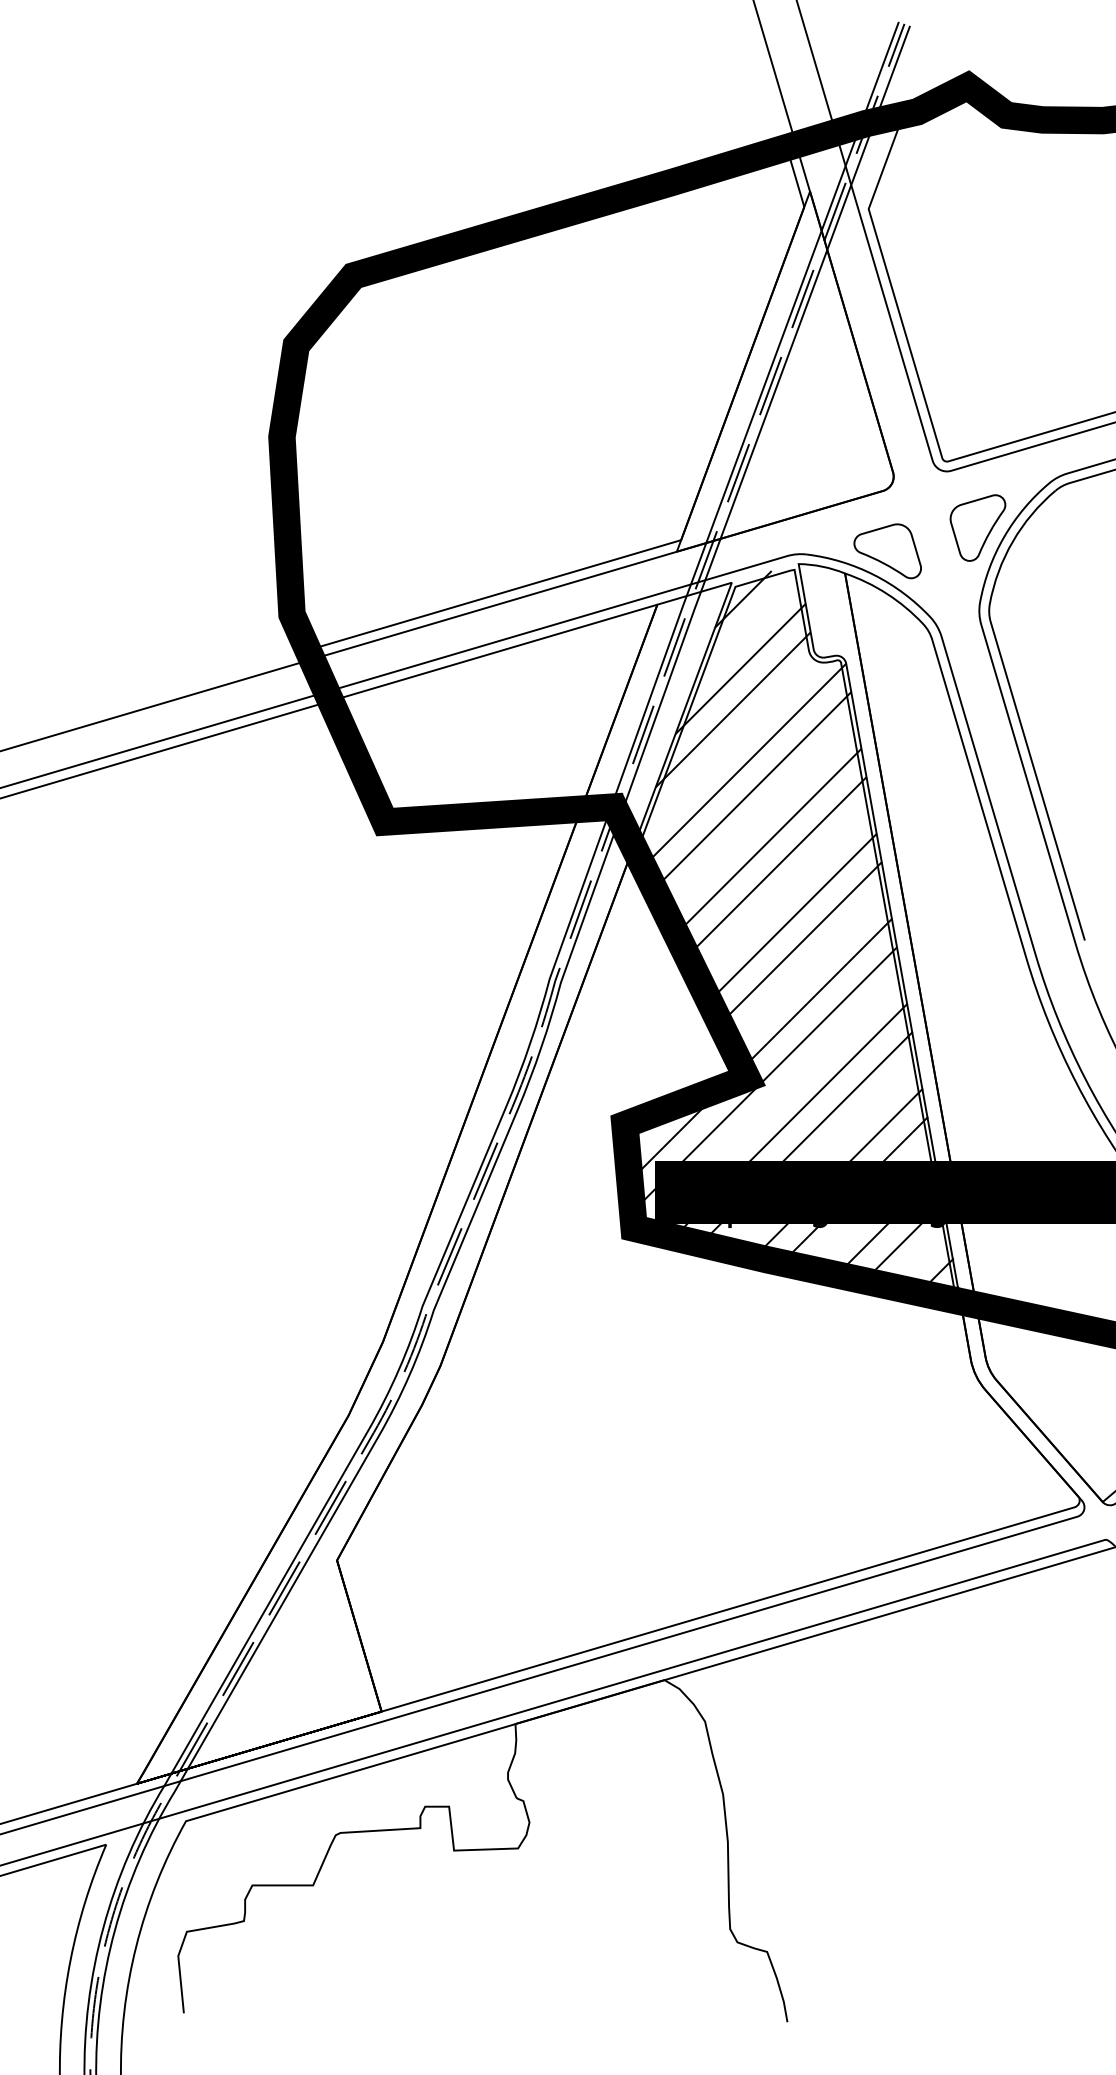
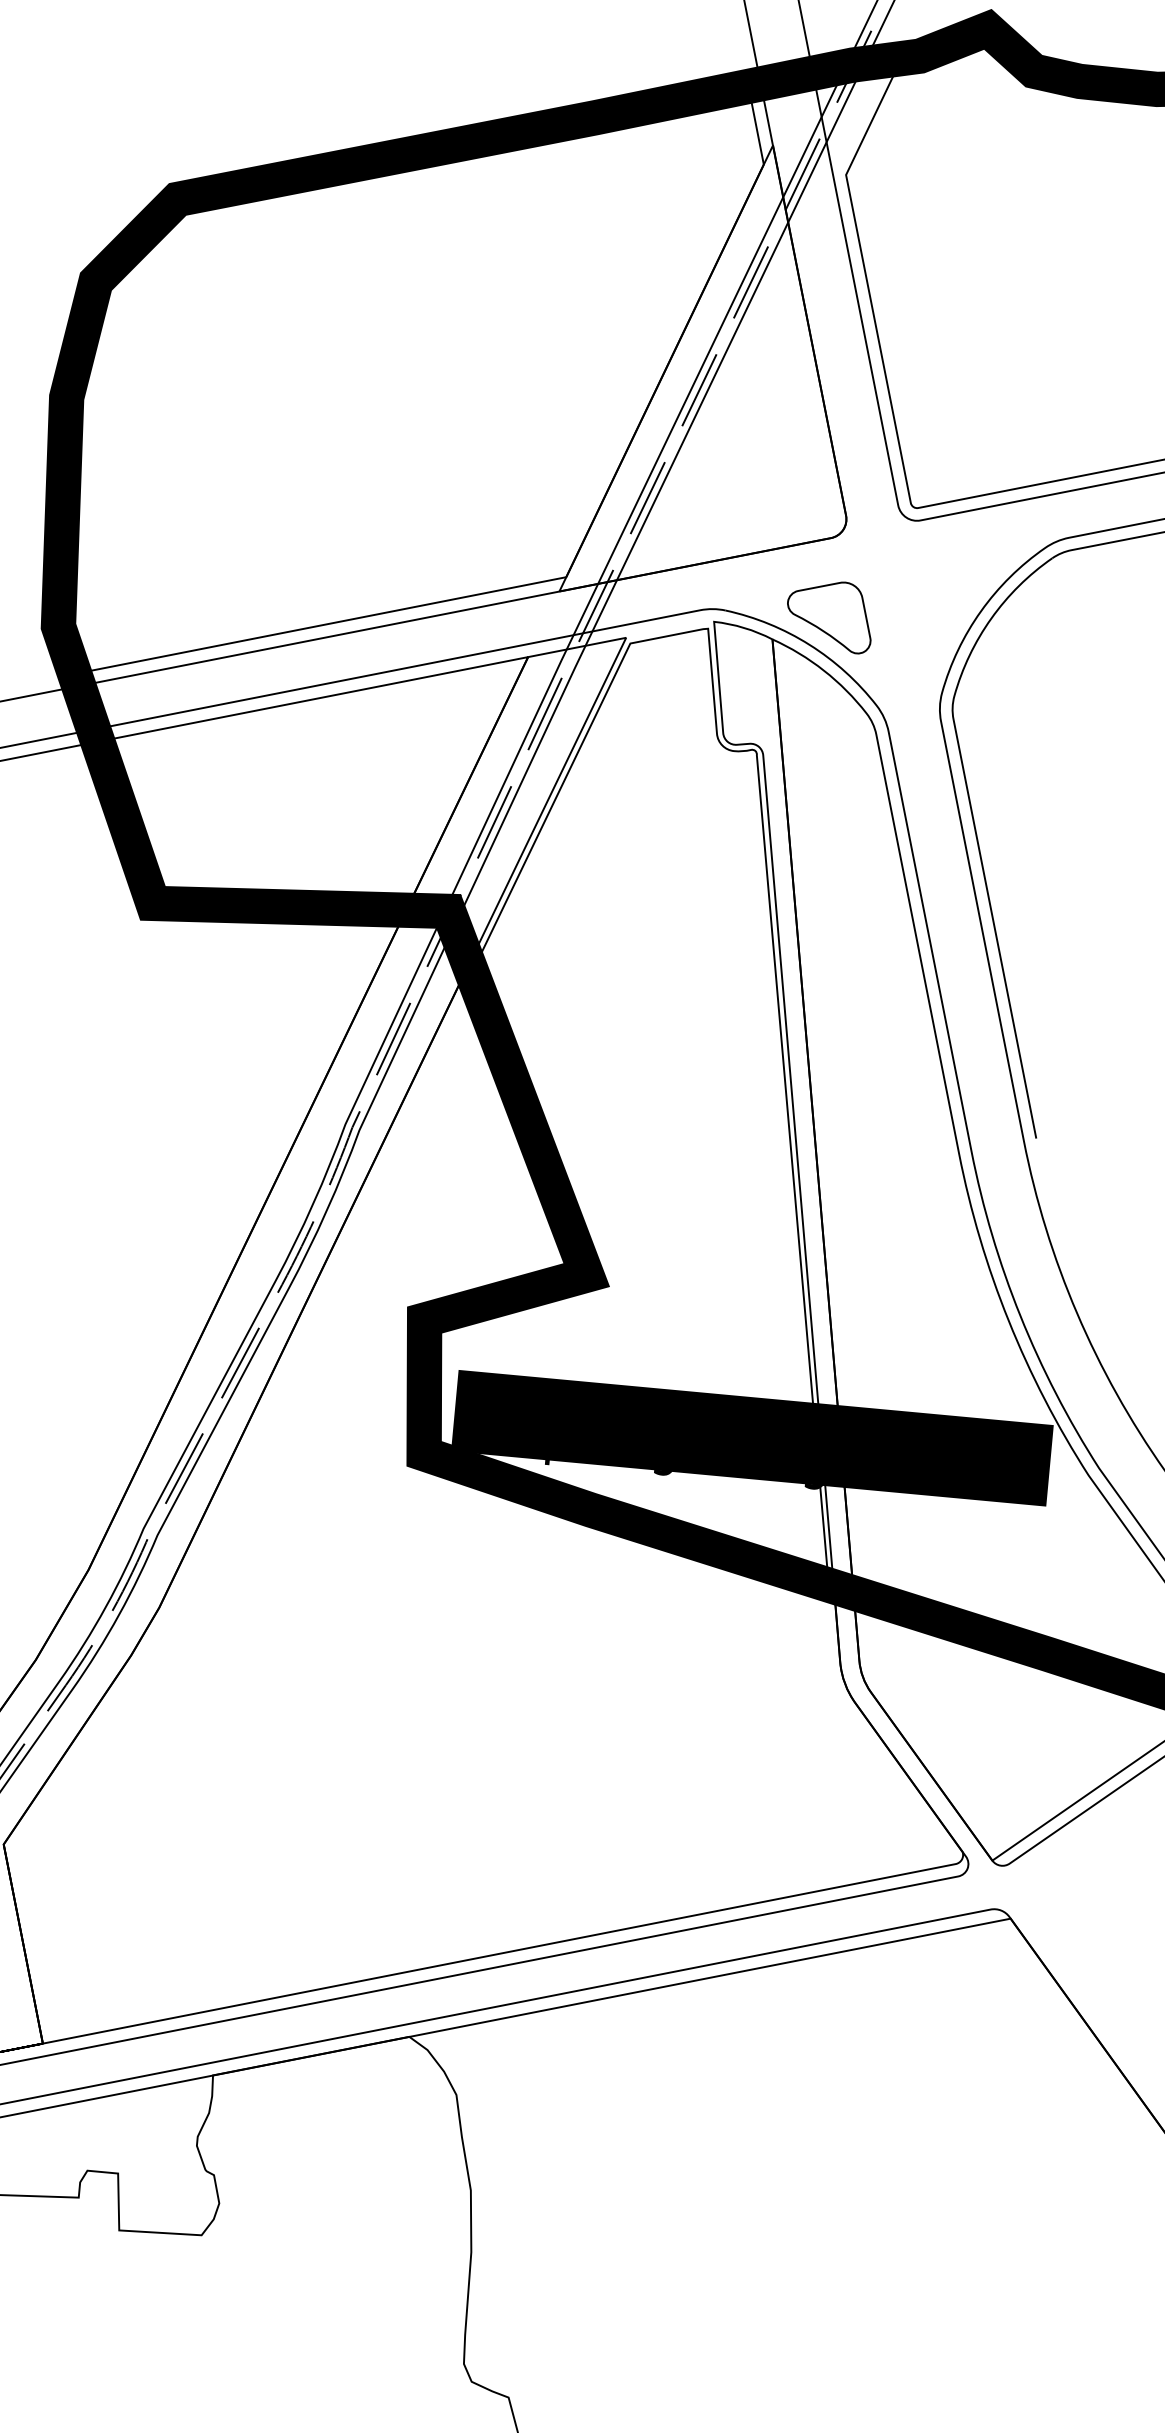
part: (977, 527) -> (947, 596), removed
hatch: (793, 933) -> (663, 1094), removed

